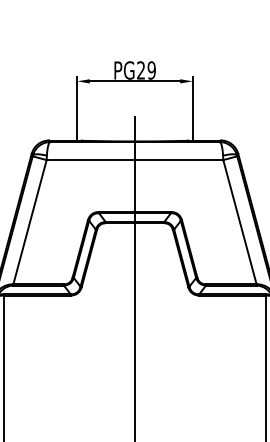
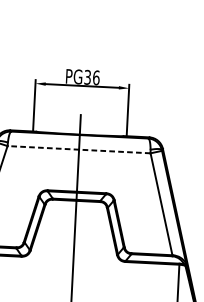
text: (146, 70) -> (92, 77), PG29 -> PG36
line: (134, 160) -> (78, 150), solid -> dashed

